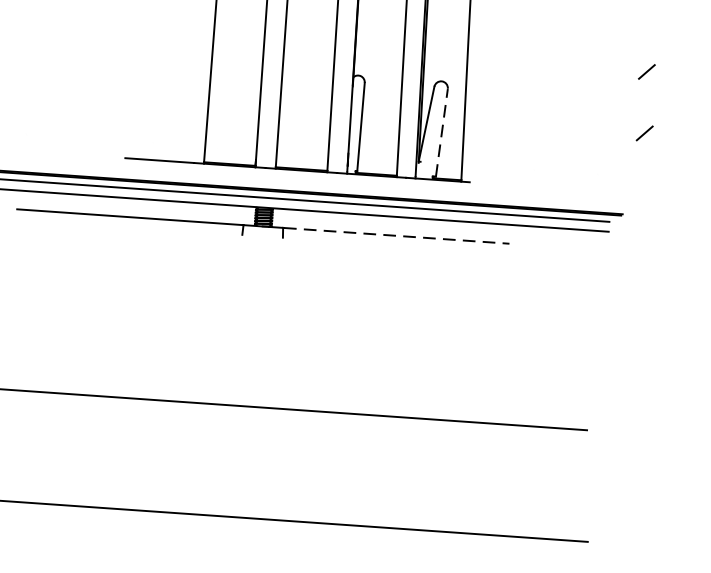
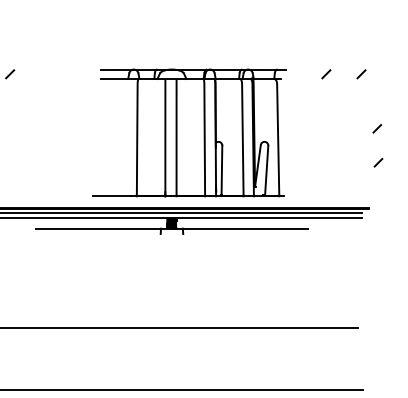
line: (441, 131) -> (266, 169), dashed -> solid
line: (397, 235) -> (246, 228), dashed -> solid

